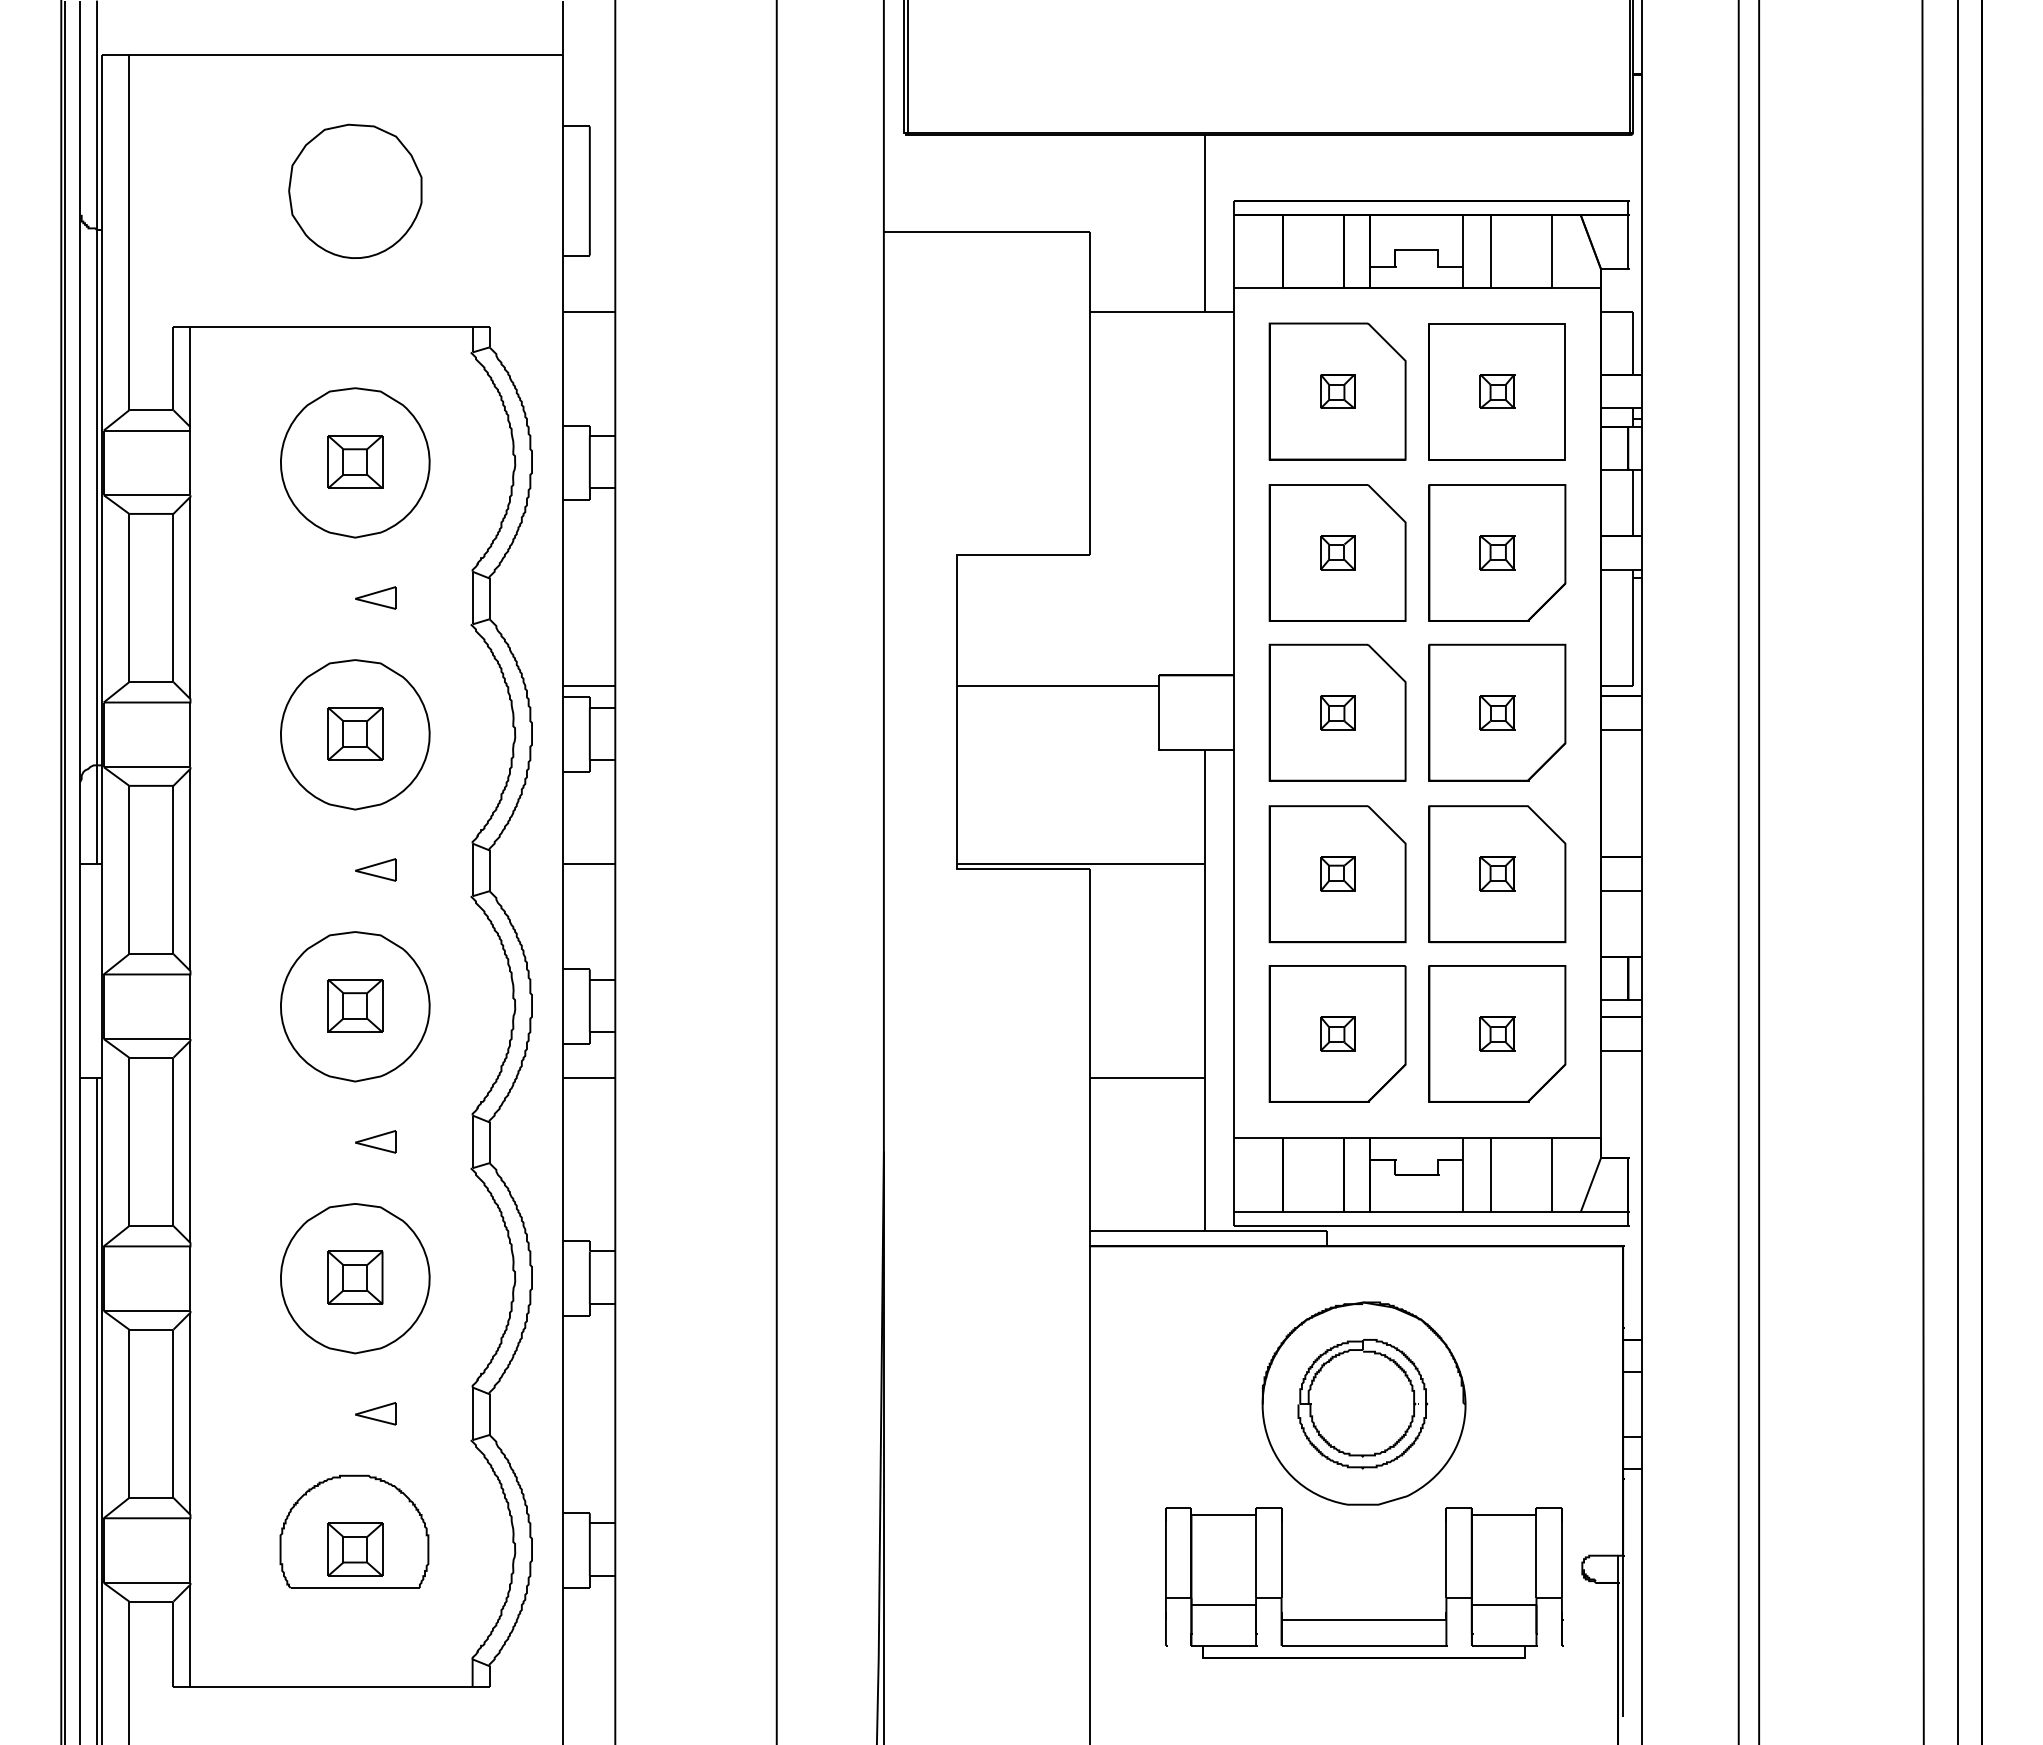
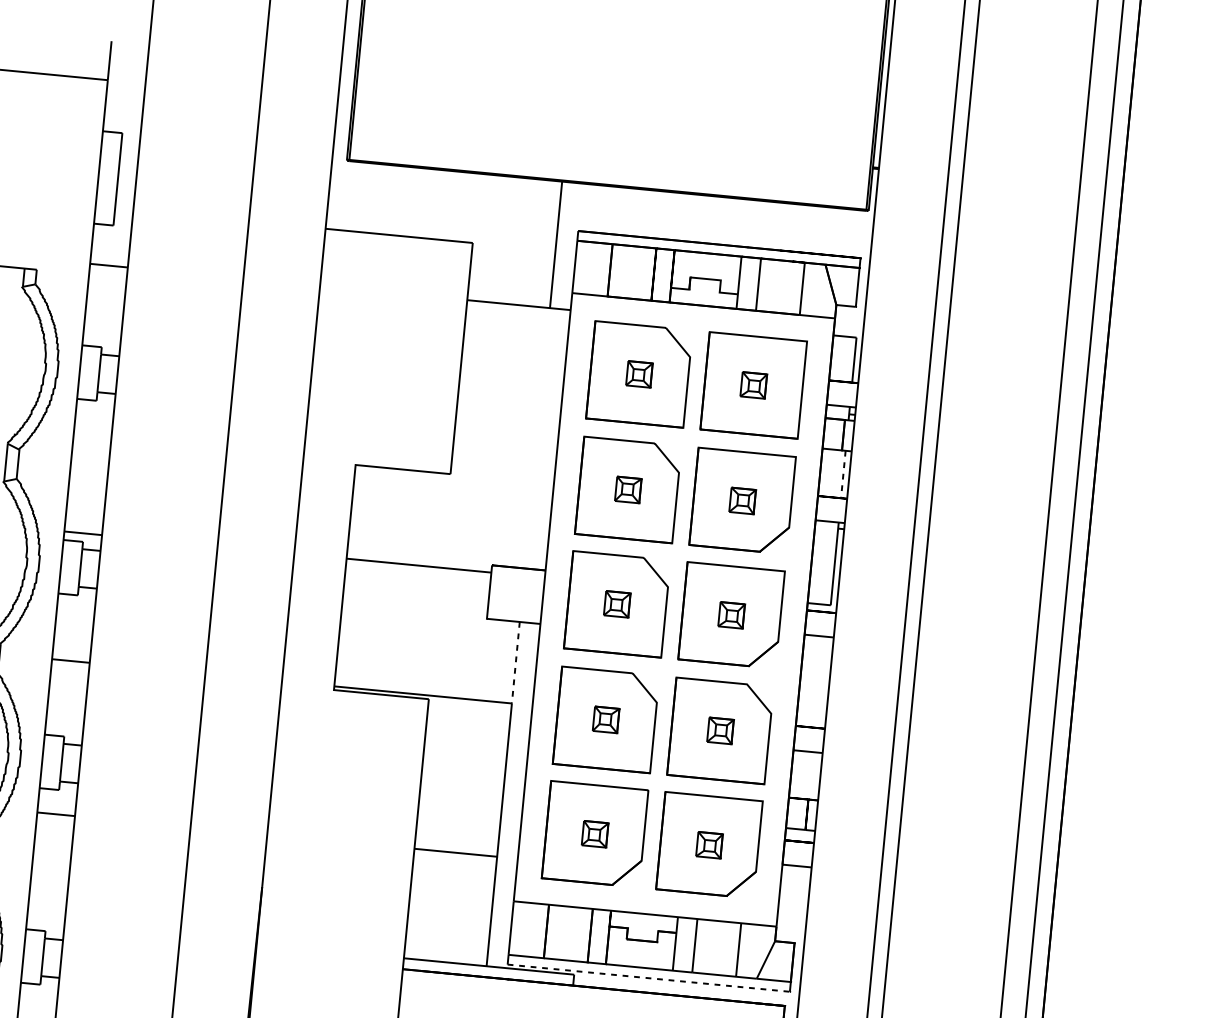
line: (1633, 503) -> (843, 474), solid -> dashed
line: (1205, 807) -> (516, 663), solid -> dashed
line: (1431, 1226) -> (649, 978), solid -> dashed

